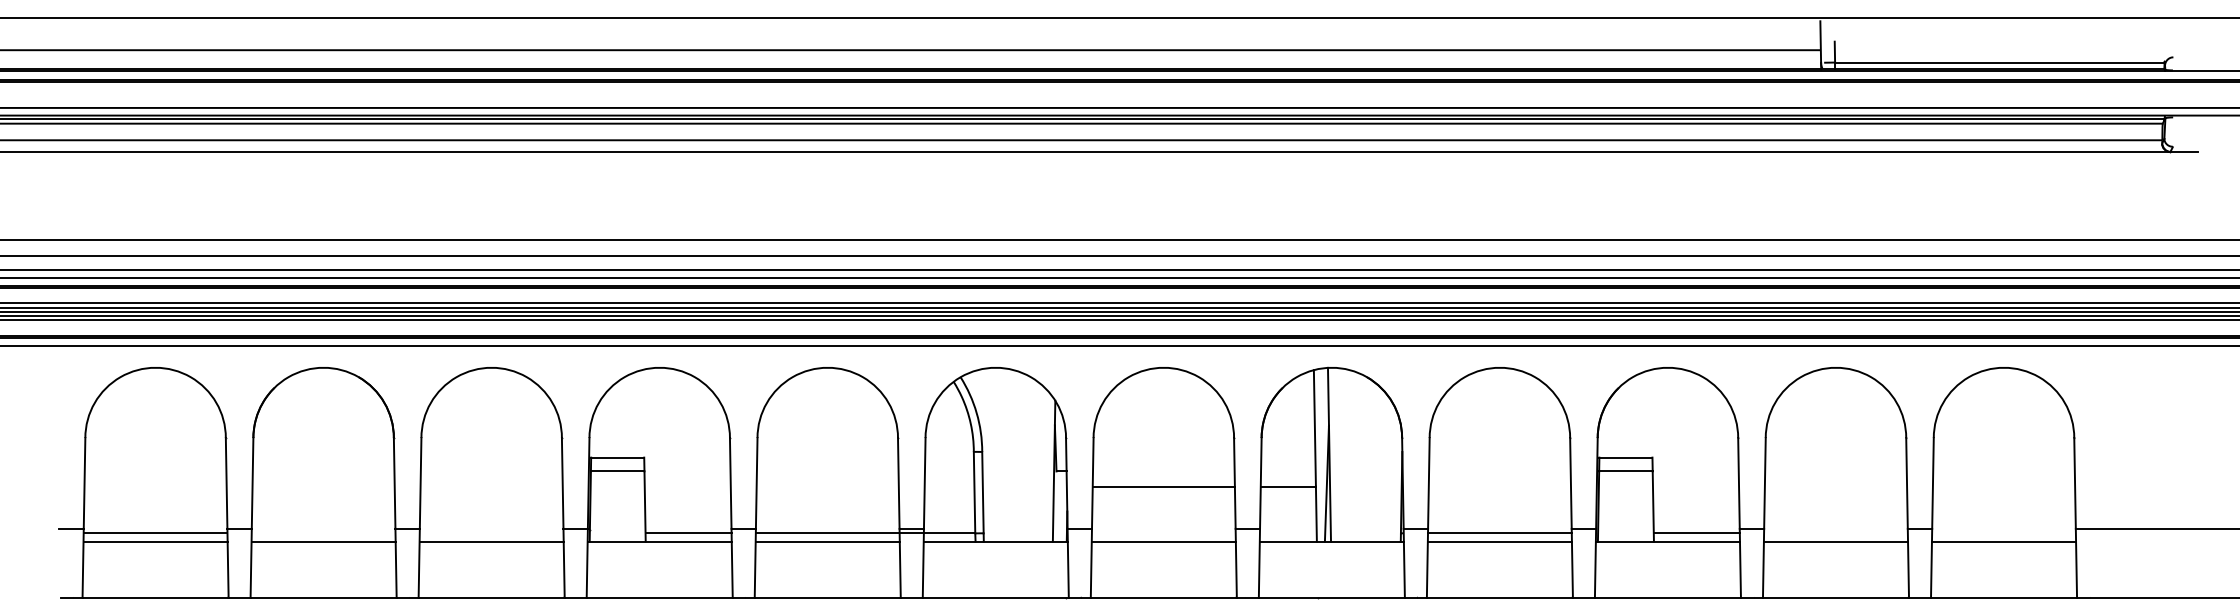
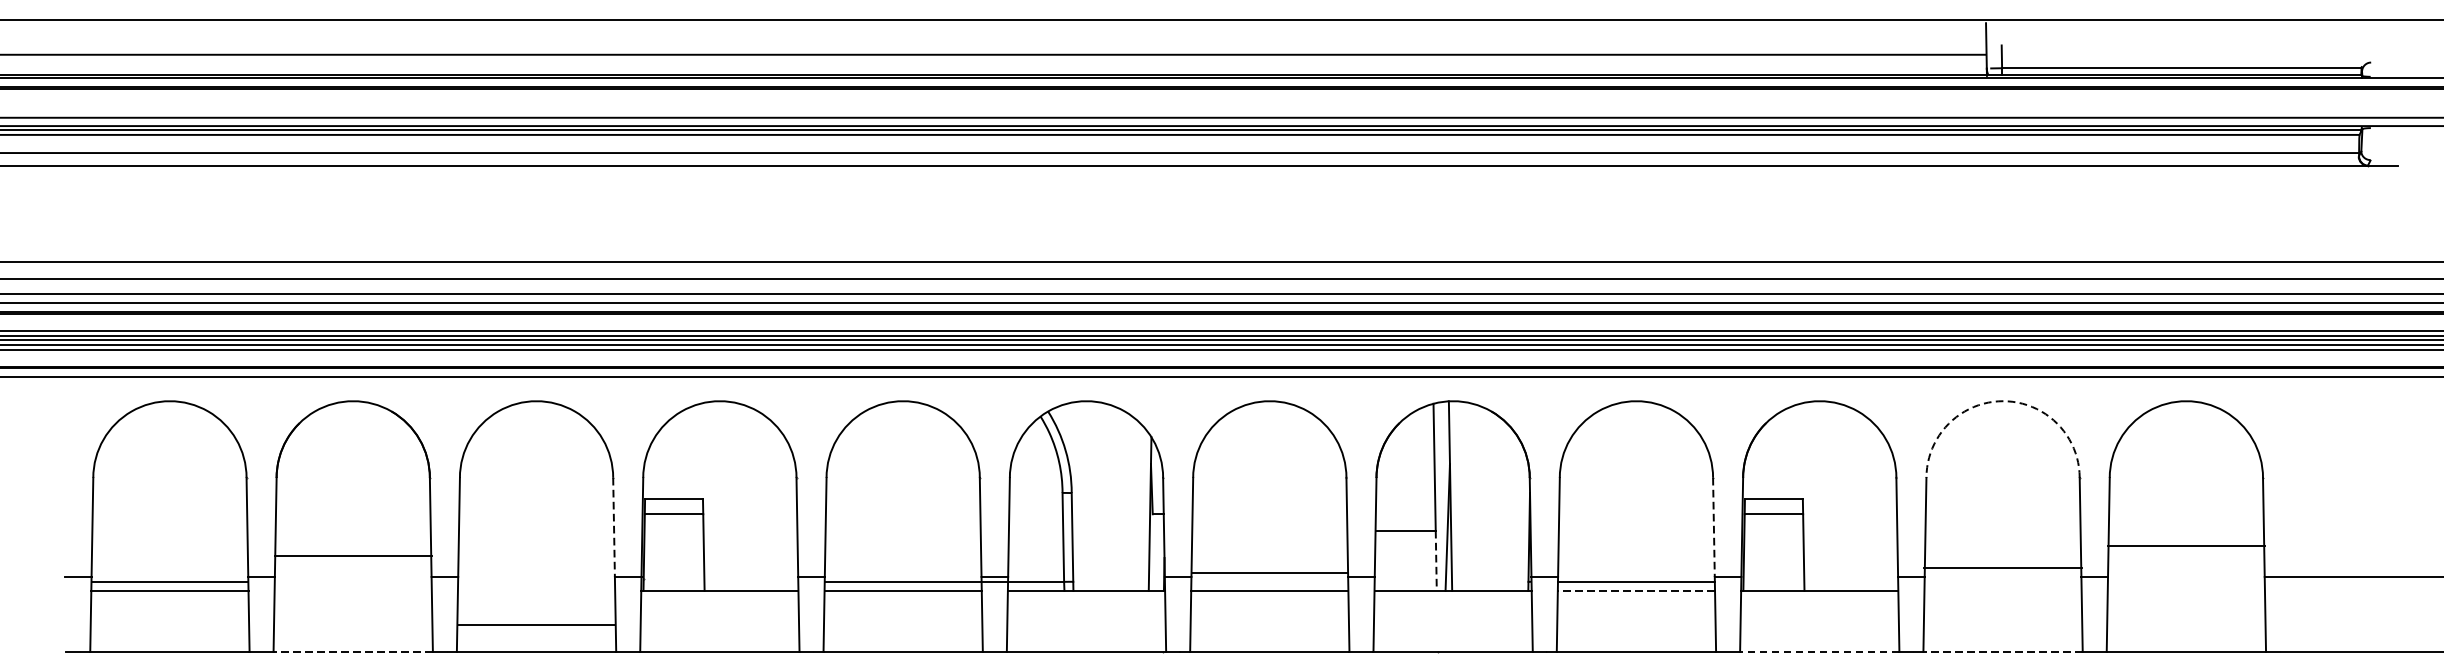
arc: (1835, 367) -> (2002, 400), solid -> dashed
line: (562, 483) -> (613, 527), solid -> dashed
line: (1570, 483) -> (1713, 527), solid -> dashed
line: (1163, 486) -> (1269, 573), moved
line: (1316, 514) -> (1436, 561), solid -> dashed
line: (688, 533) -> (751, 581), removed
line: (1696, 533) -> (1850, 581), removed
line: (323, 541) -> (353, 555), moved
line: (491, 541) -> (536, 624), moved
line: (1499, 541) -> (1635, 590), solid -> dashed
line: (1835, 541) -> (2002, 567), moved
line: (2003, 541) -> (2185, 545), moved
line: (323, 597) -> (353, 651), solid -> dashed
line: (1667, 597) -> (1819, 651), solid -> dashed
line: (1835, 597) -> (2002, 651), solid -> dashed

